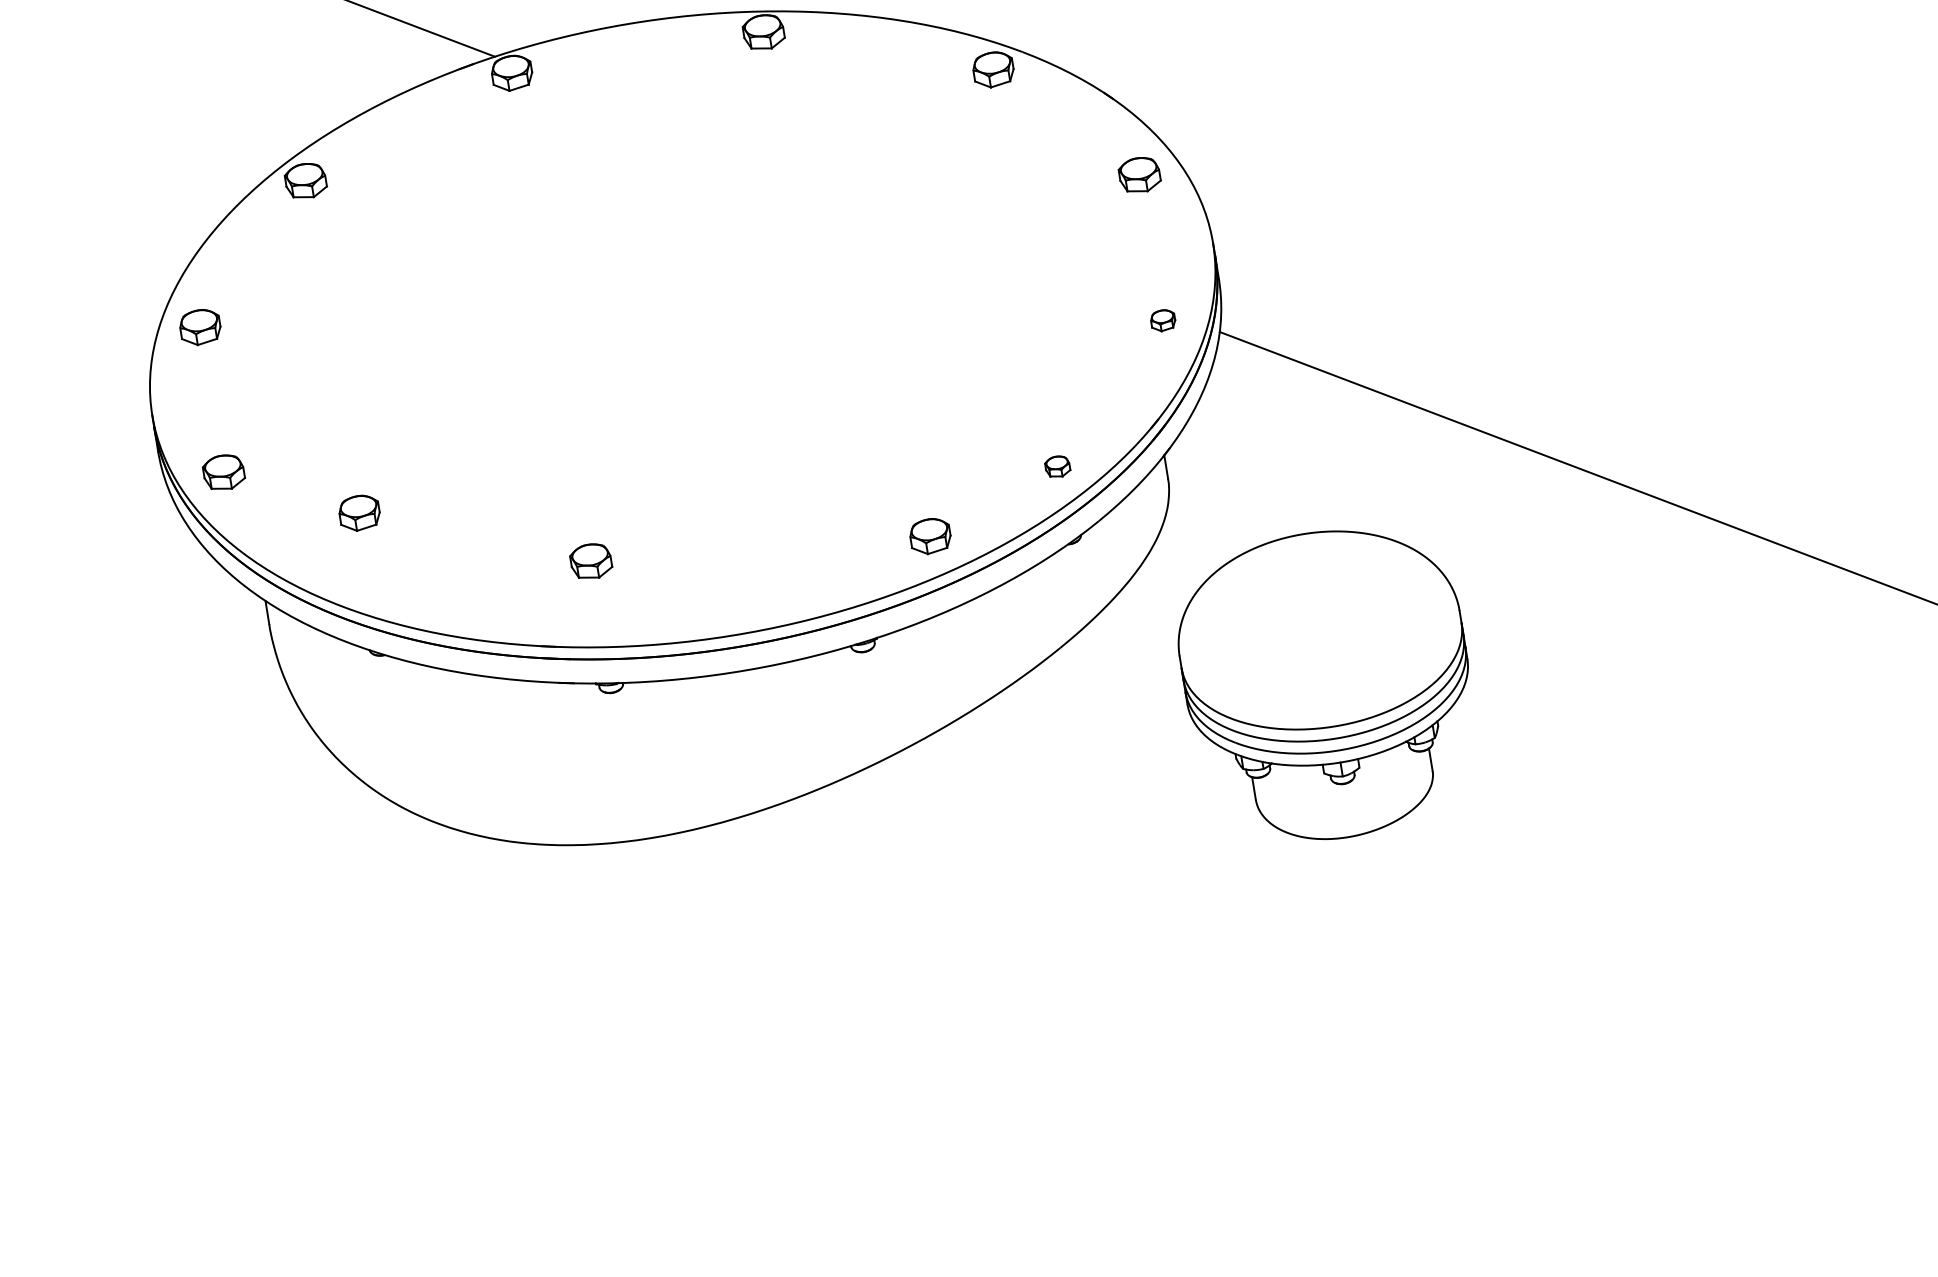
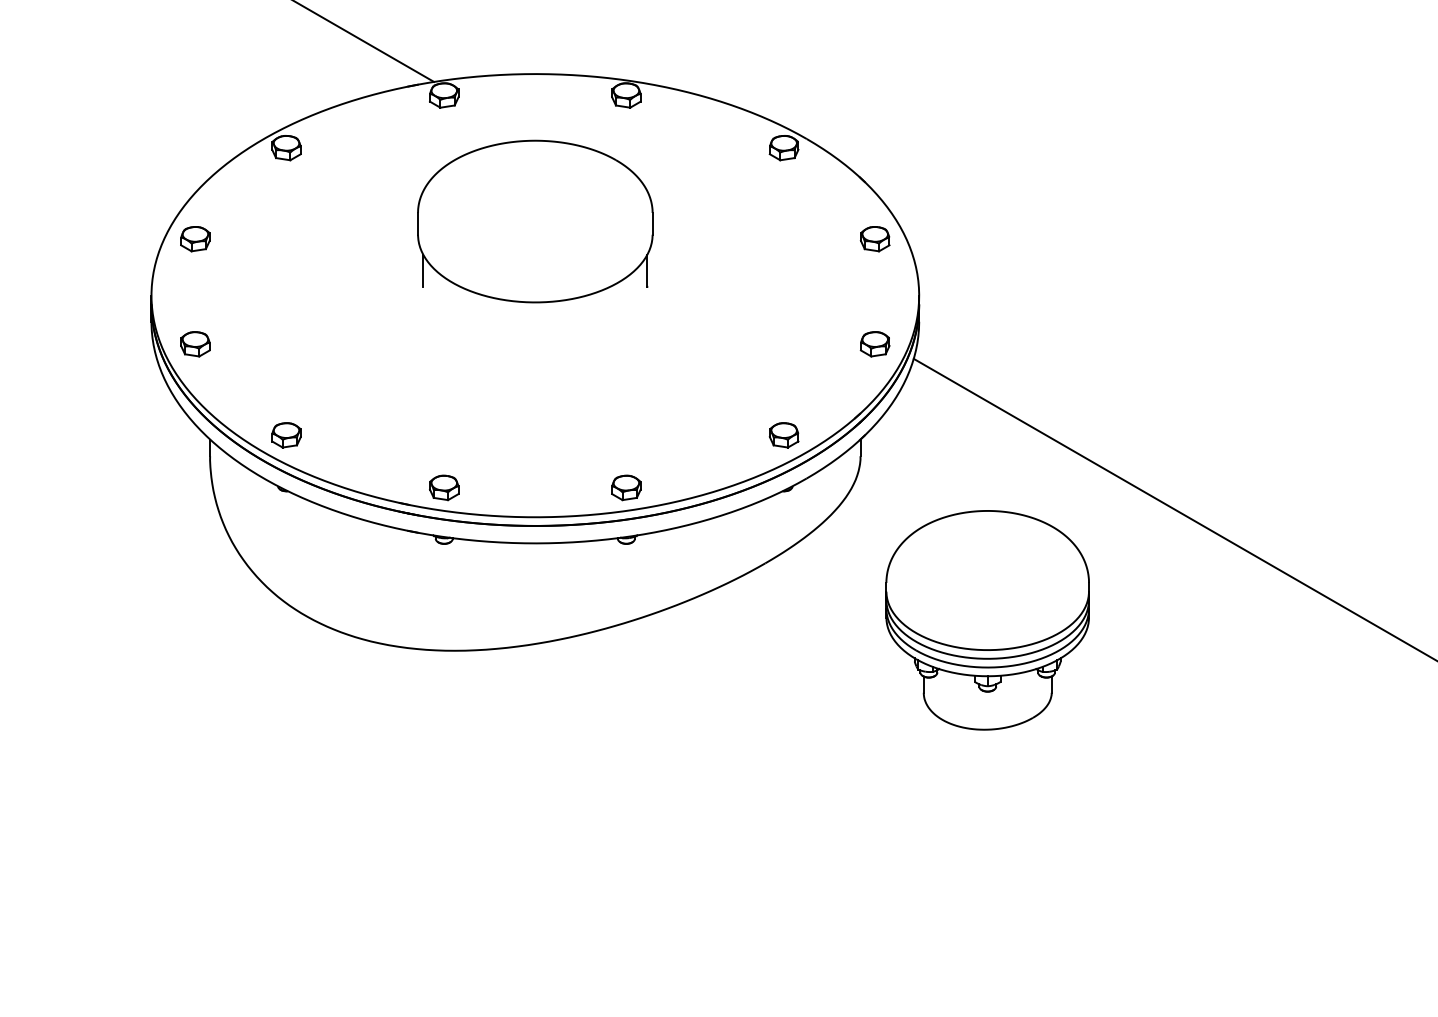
part: (666, 226) -> (535, 221), added
part: (1162, 320) -> (874, 344), size x1.67
part: (1056, 467) -> (783, 435), size x1.67
part: (359, 513) -> (286, 435), moved
part: (930, 535) -> (626, 487), moved
part: (591, 560) -> (444, 487), moved
part: (1327, 685) -> (987, 620), moved

